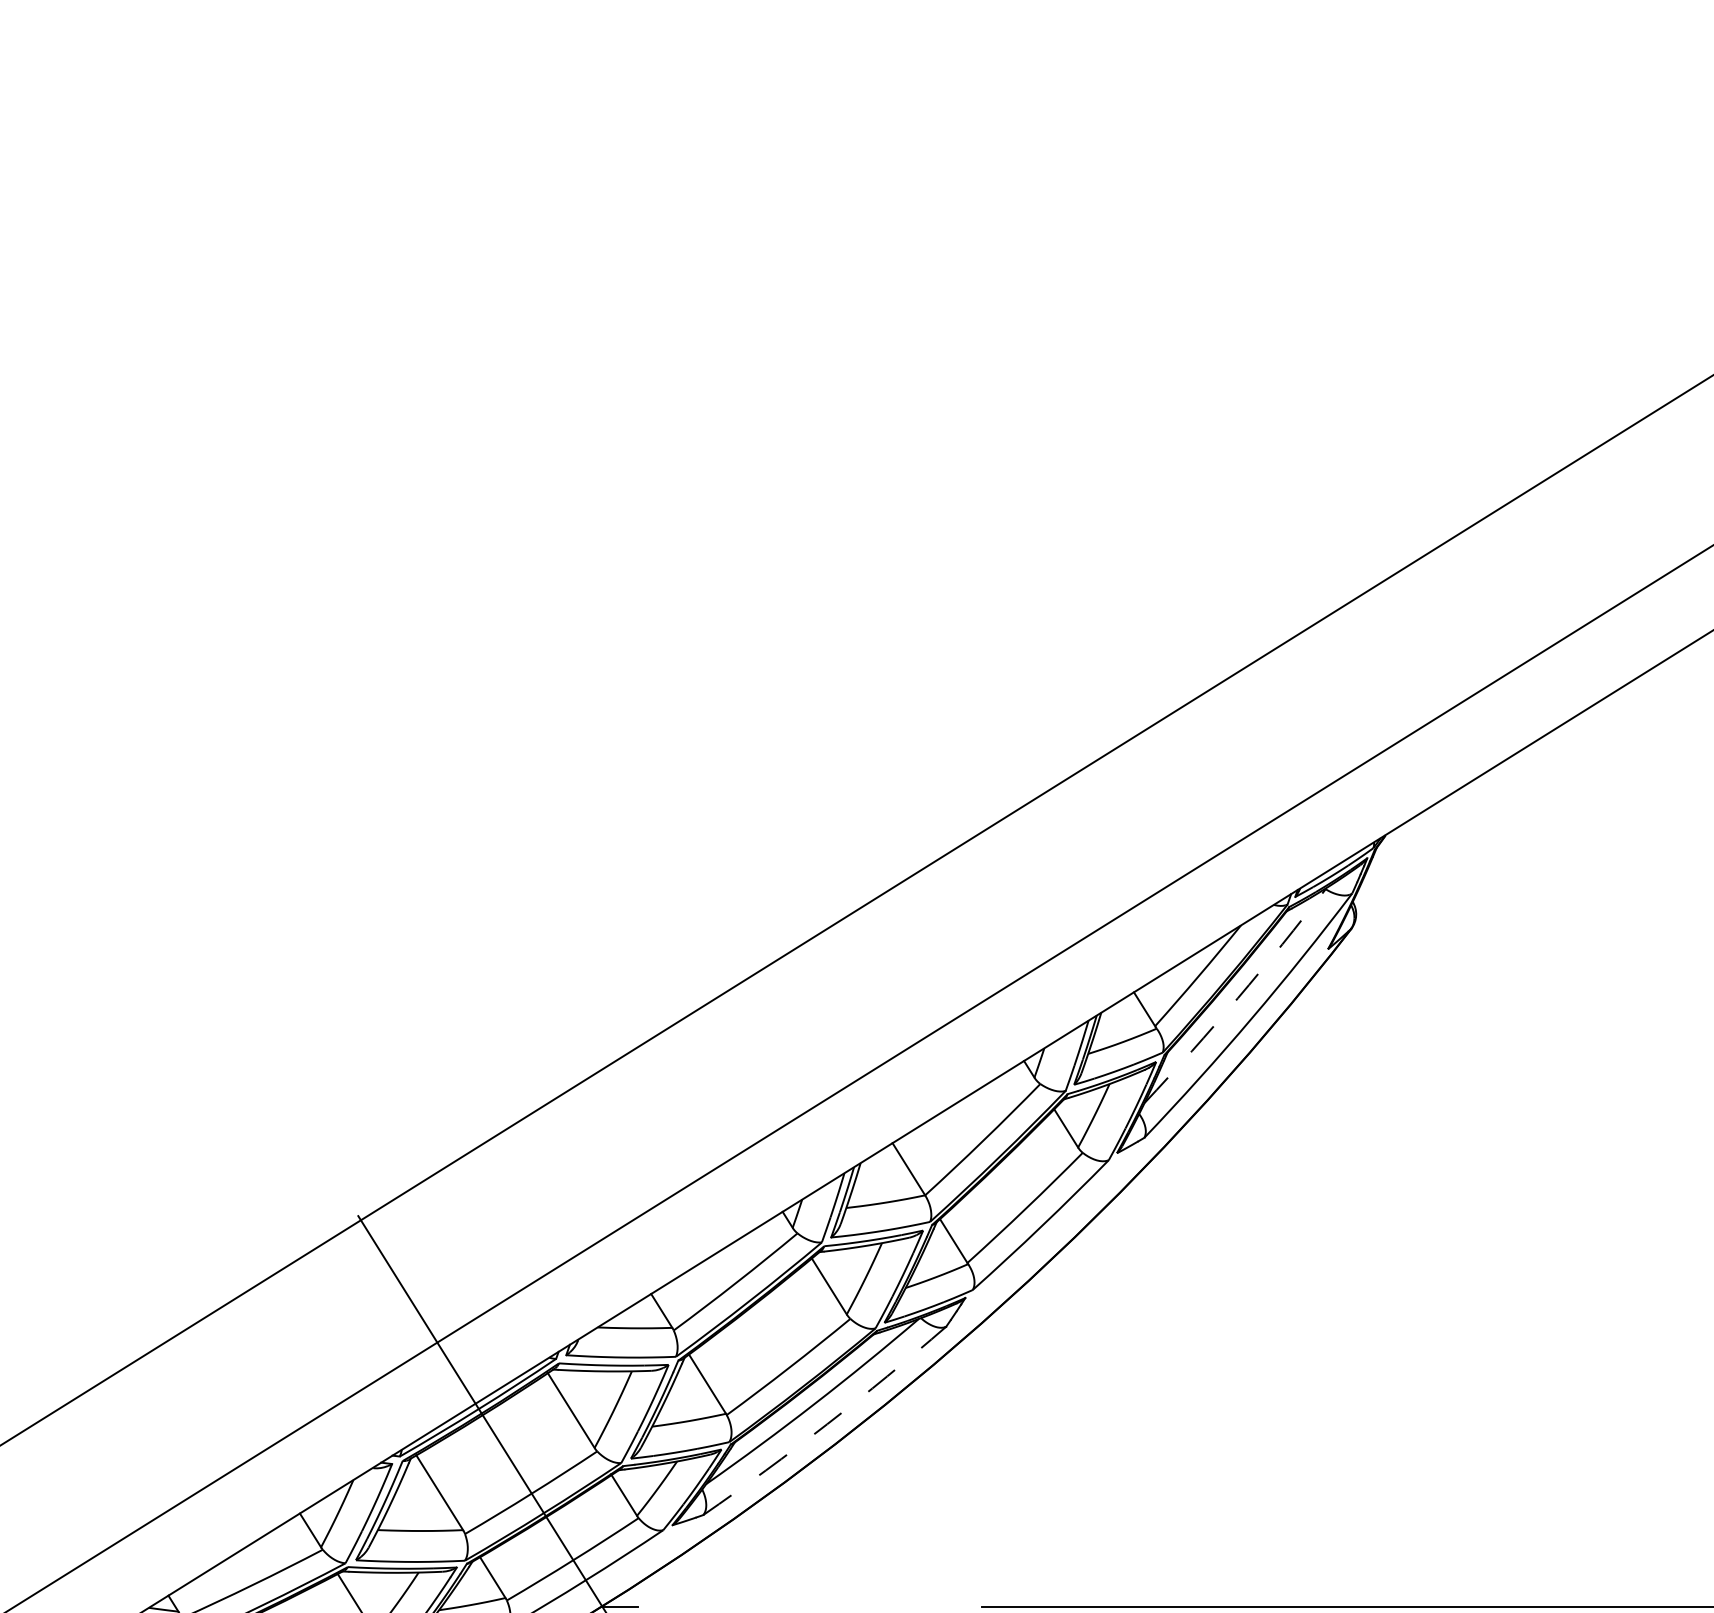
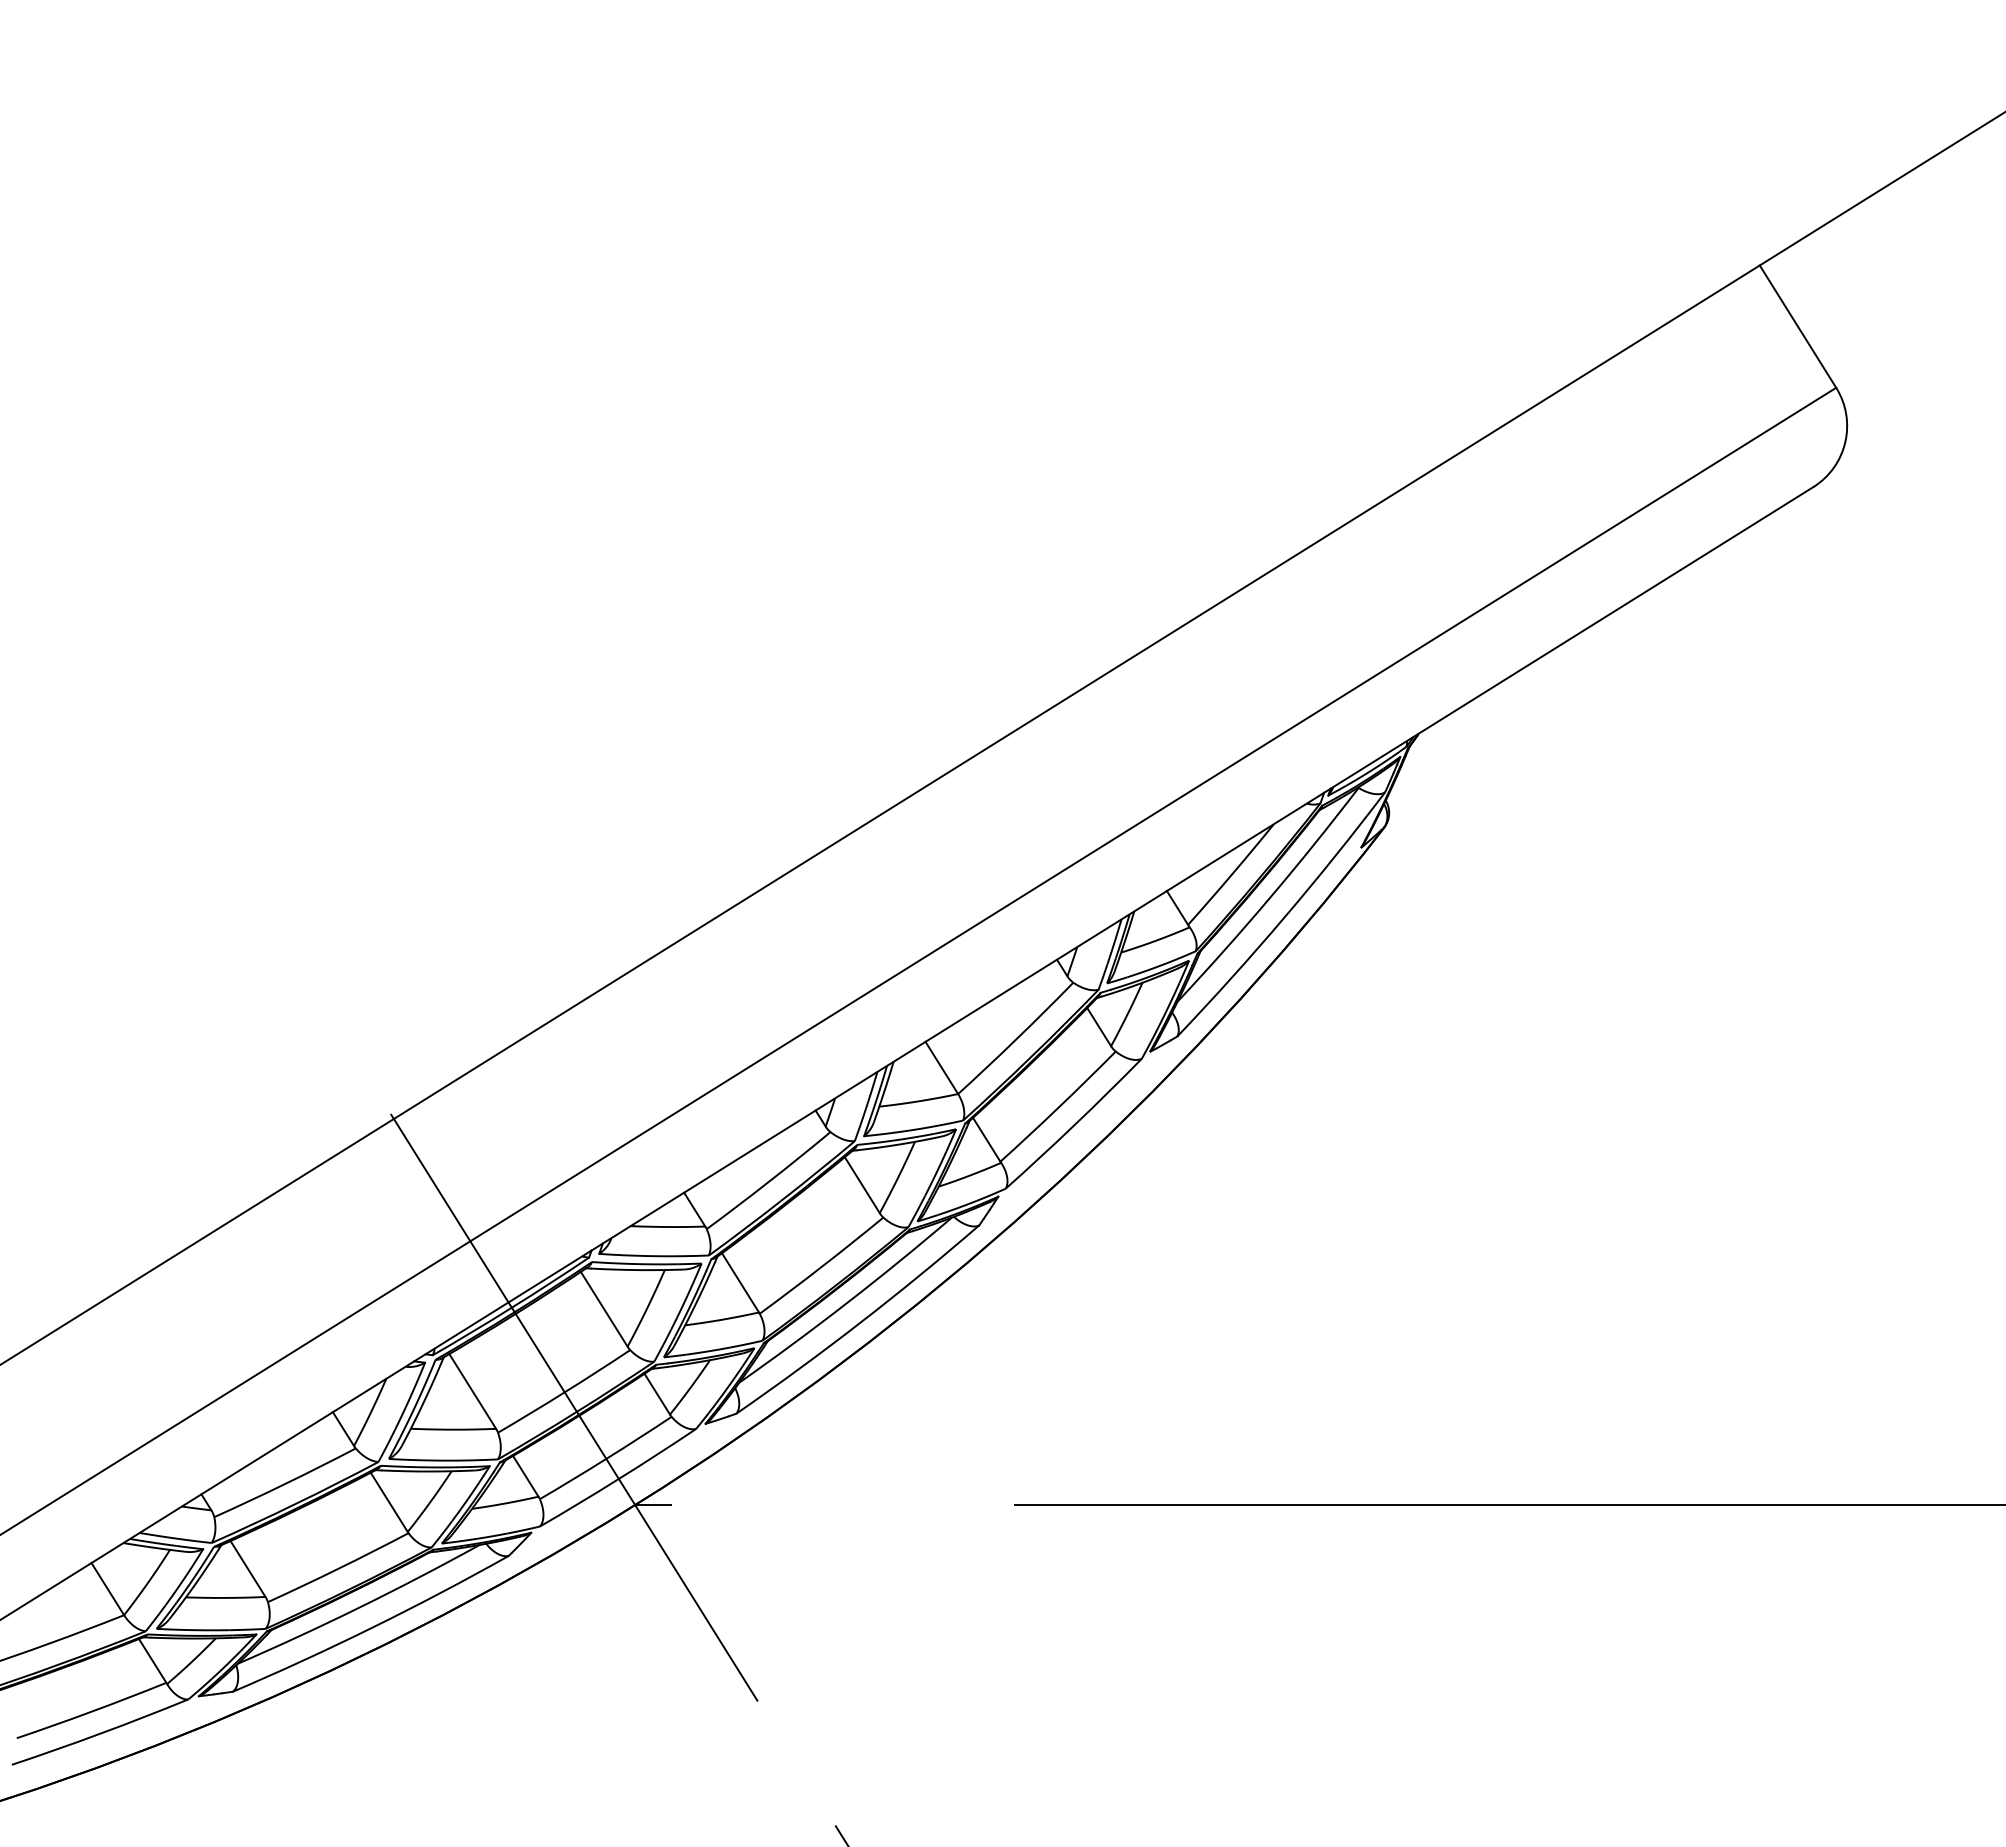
arc: (1237, 998) -> (1270, 897), dashed -> solid
arc: (827, 1423) -> (860, 1322), dashed -> solid

